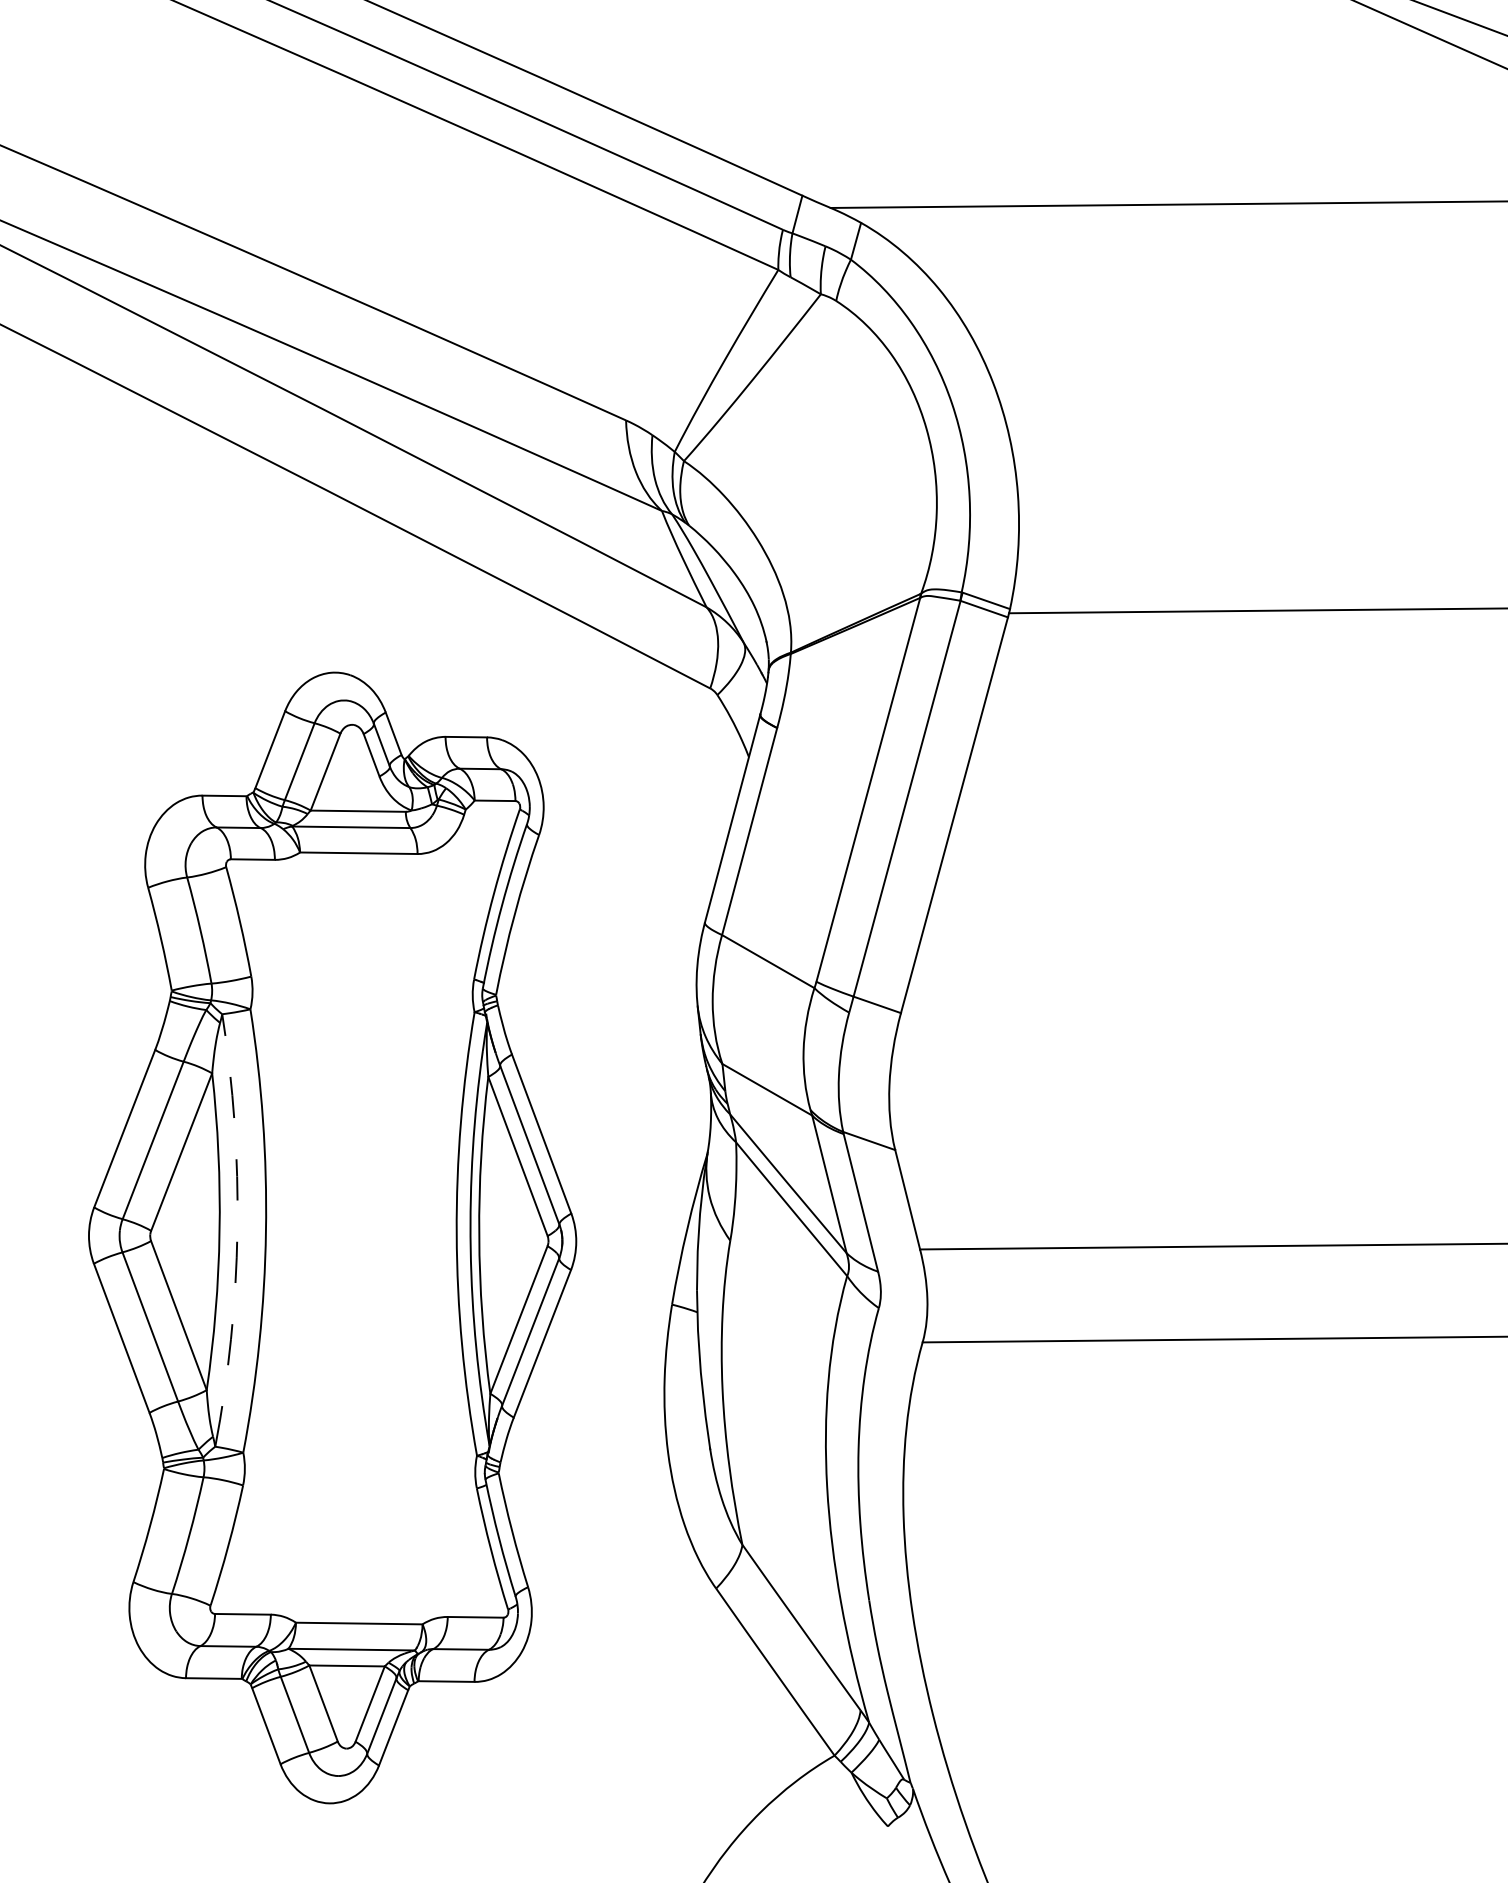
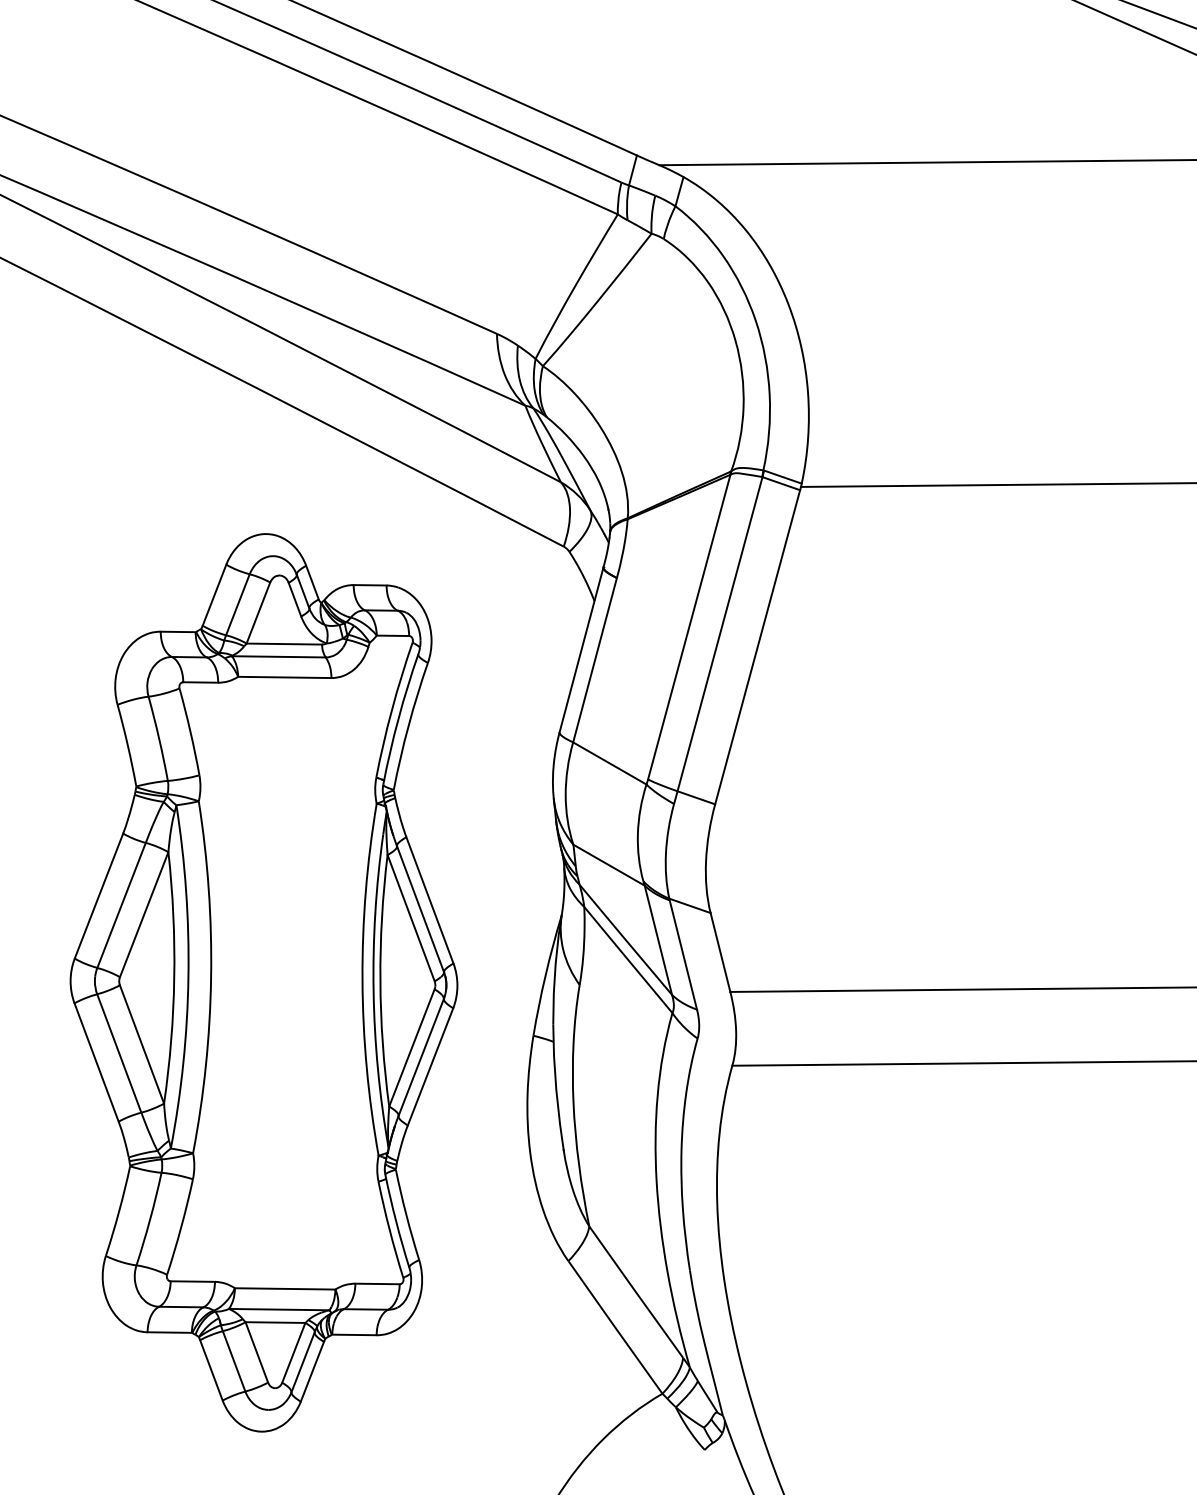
arc: (237, 1230) -> (188, 976), dashed -> solid

